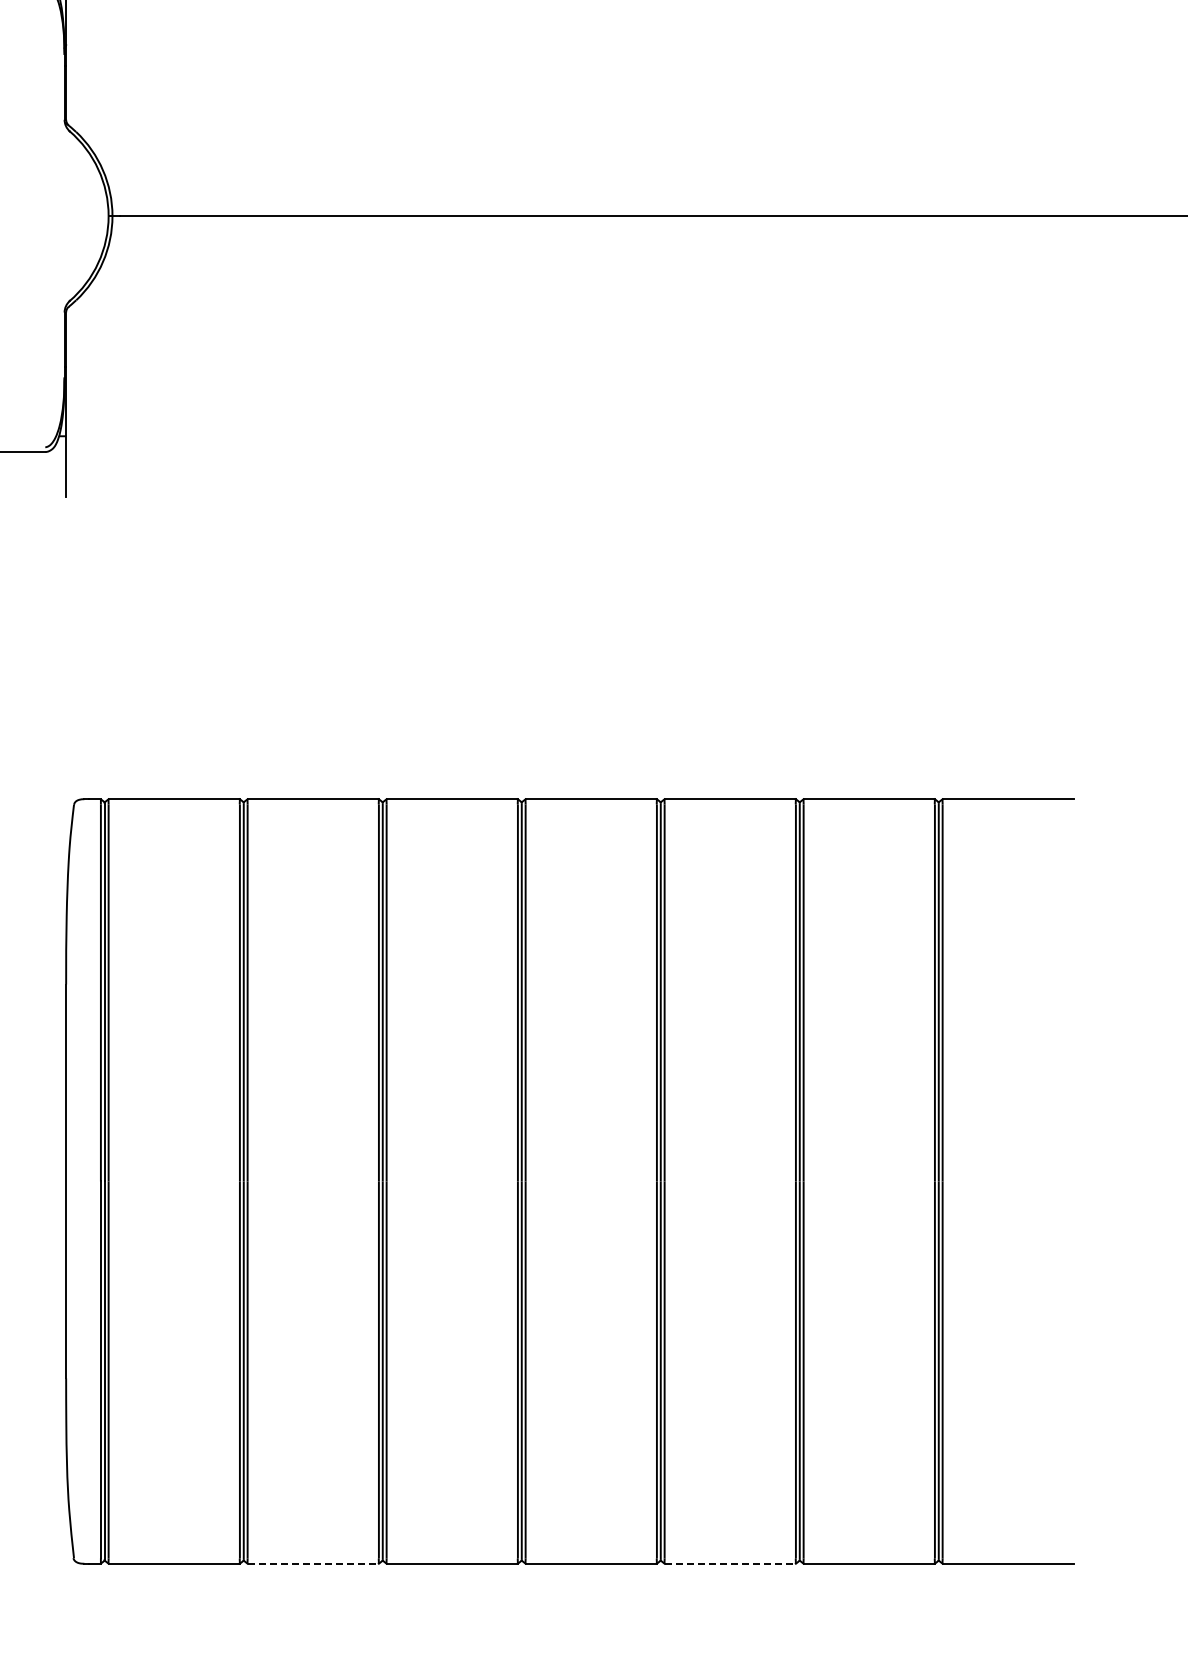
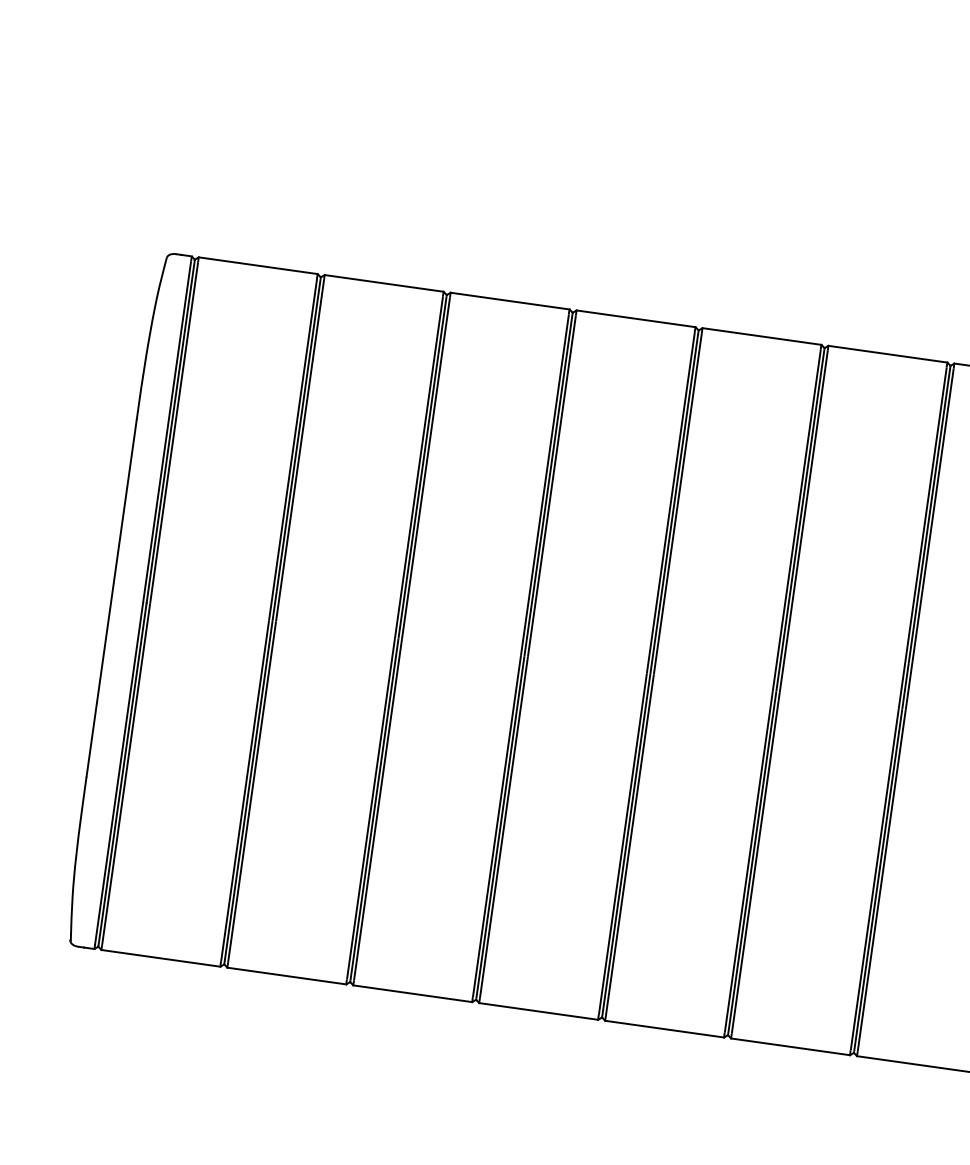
line: (313, 1563) -> (287, 975), dashed -> solid
line: (730, 1563) -> (664, 1028), dashed -> solid

